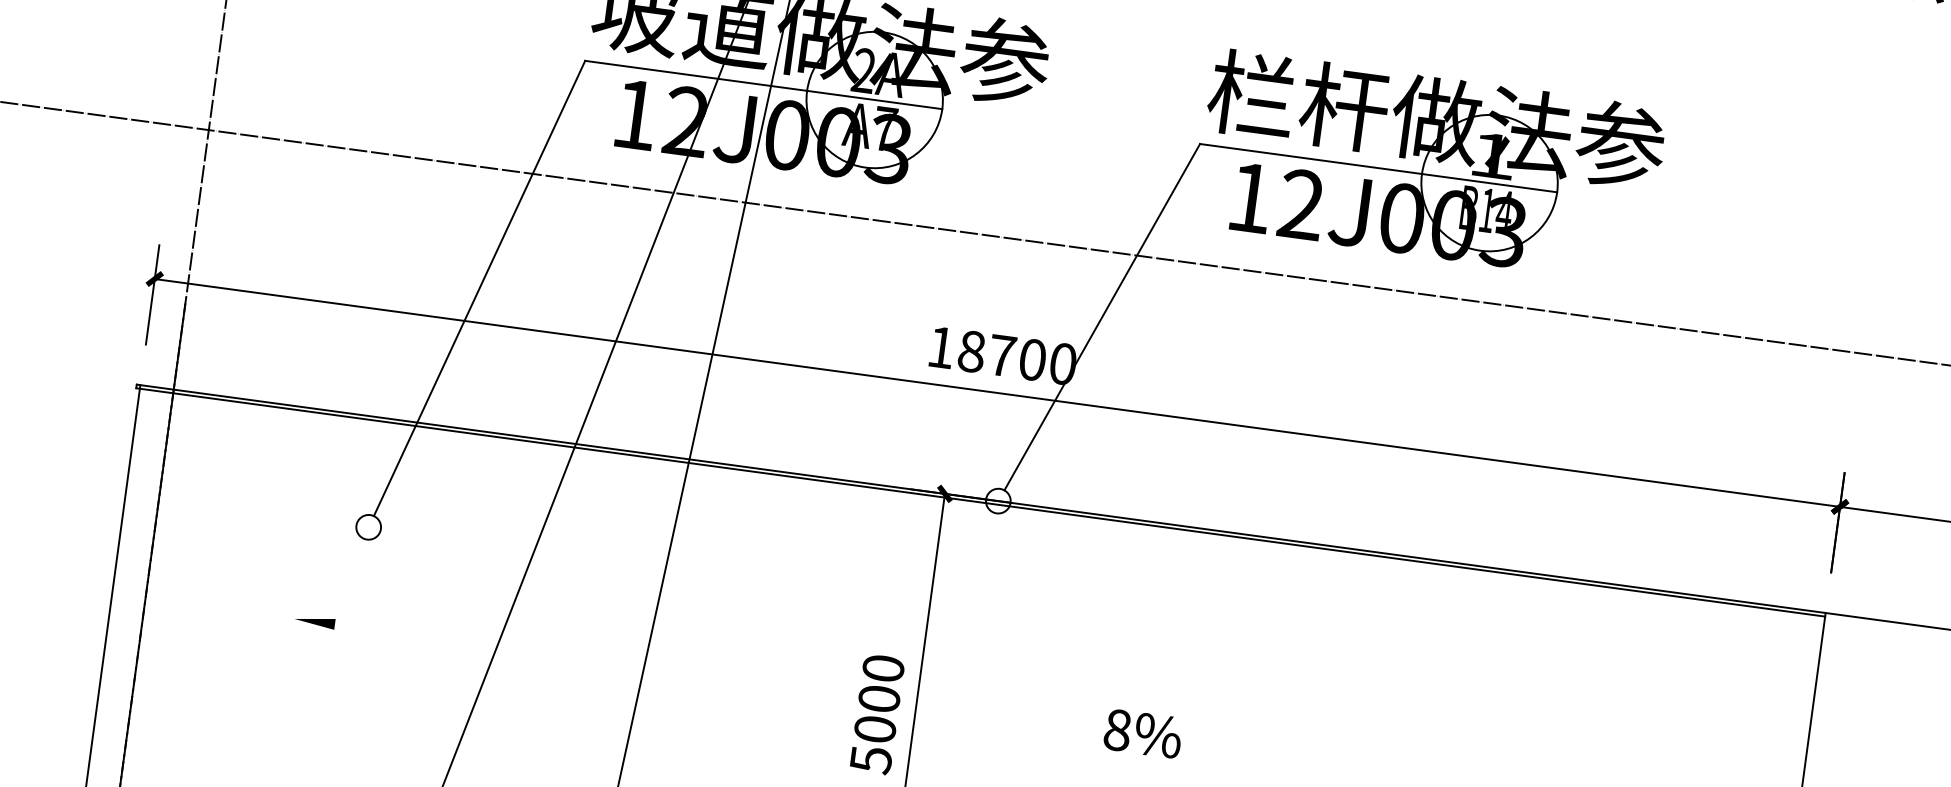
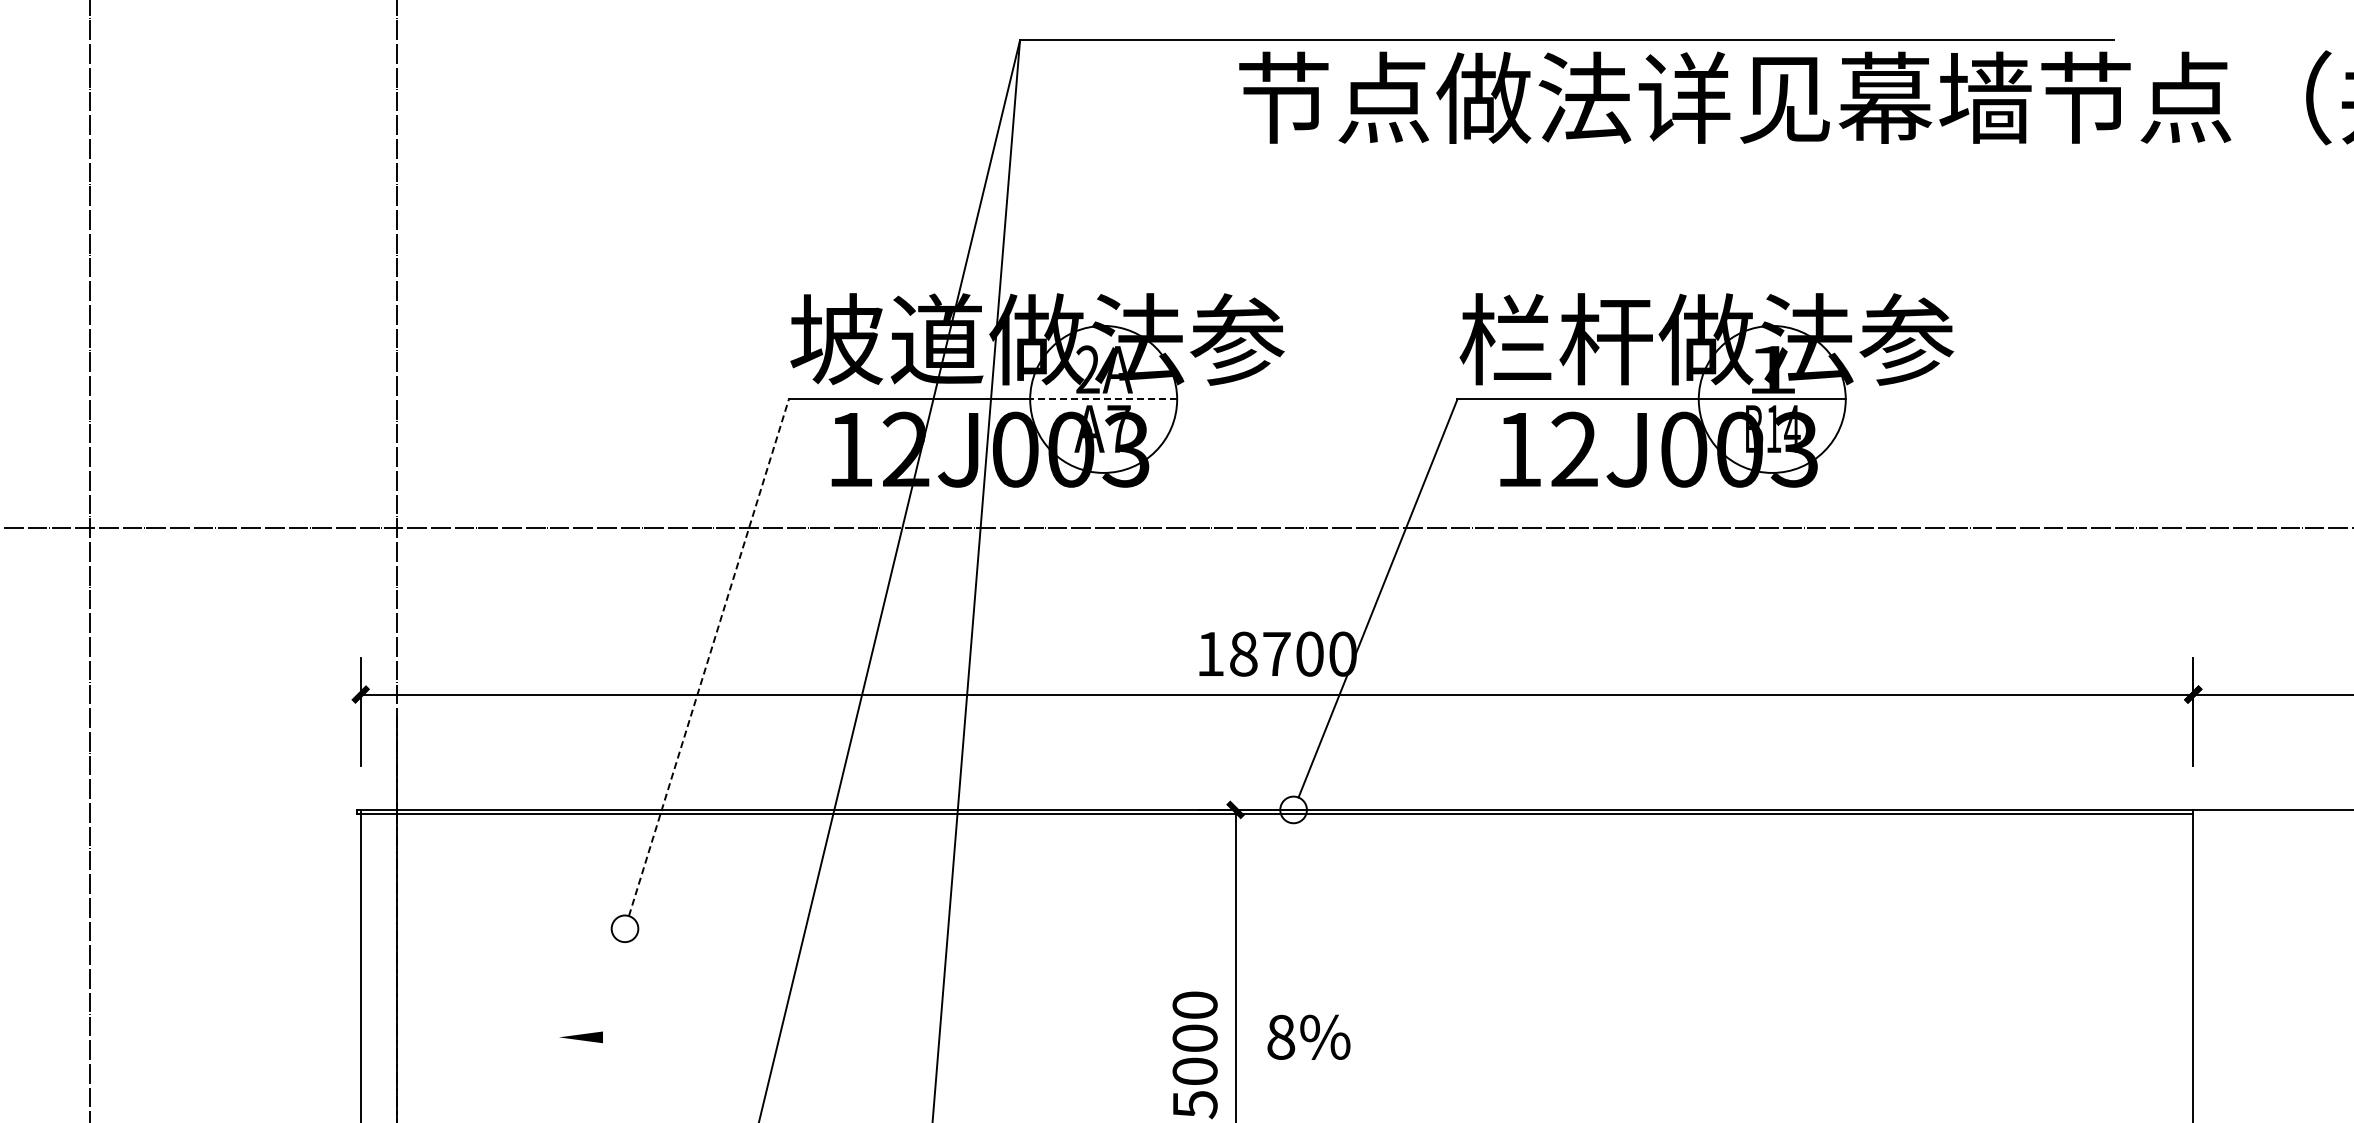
line: (874, 100) -> (1103, 399), solid -> dashed
line: (480, 288) -> (709, 657), solid -> dashed
text: (1142, 732) -> (1308, 1036), moved

